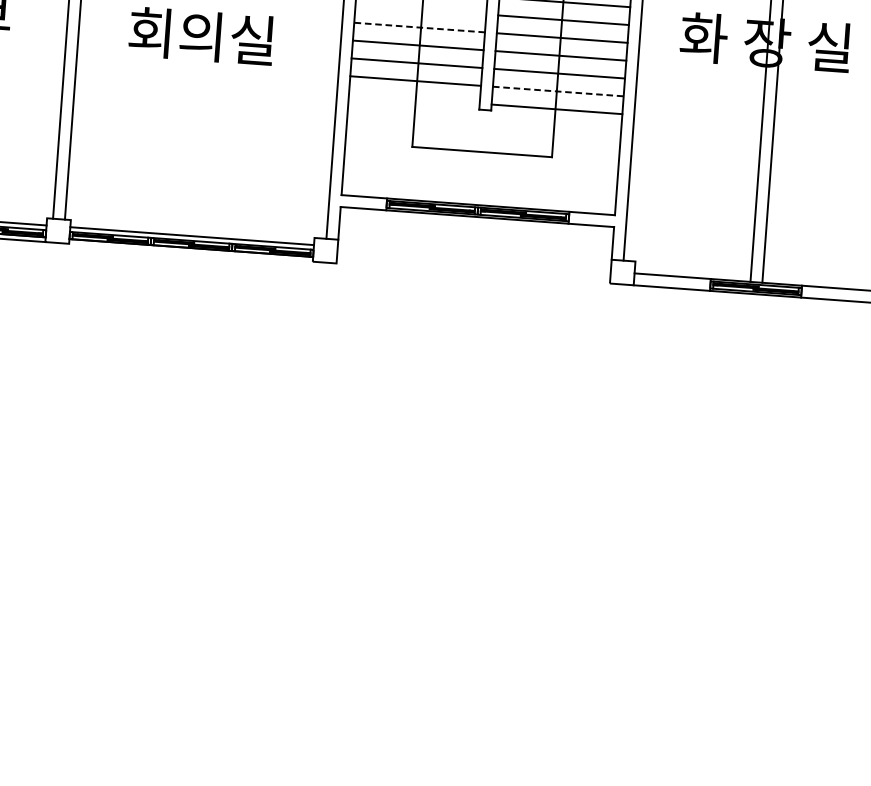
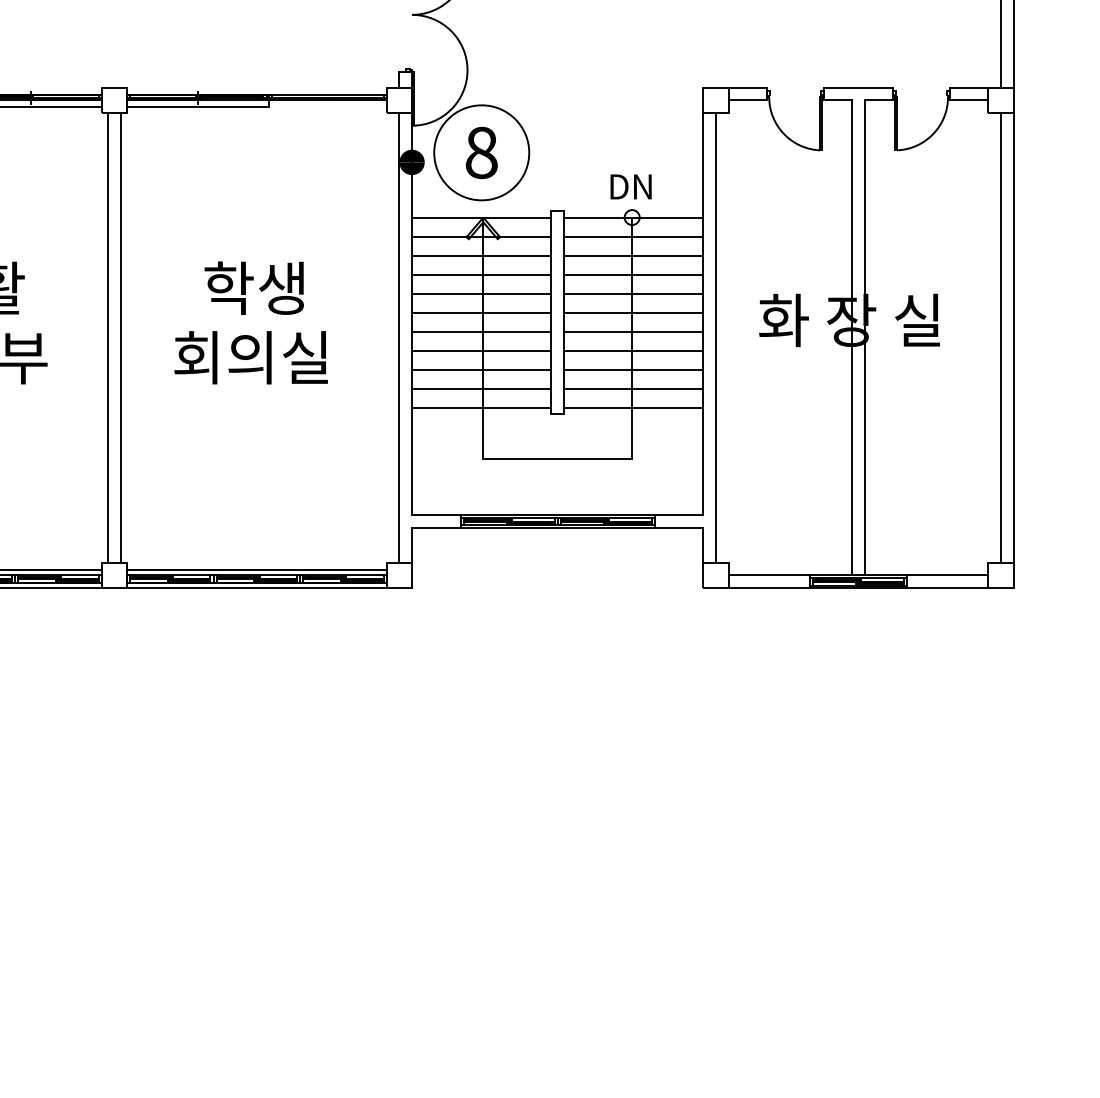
line: (420, 9) -> (481, 312), added
line: (419, 27) -> (481, 331), dashed -> solid
line: (558, 91) -> (633, 388), dashed -> solid
line: (414, 98) -> (481, 407), added
line: (190, 253) -> (256, 588), added

